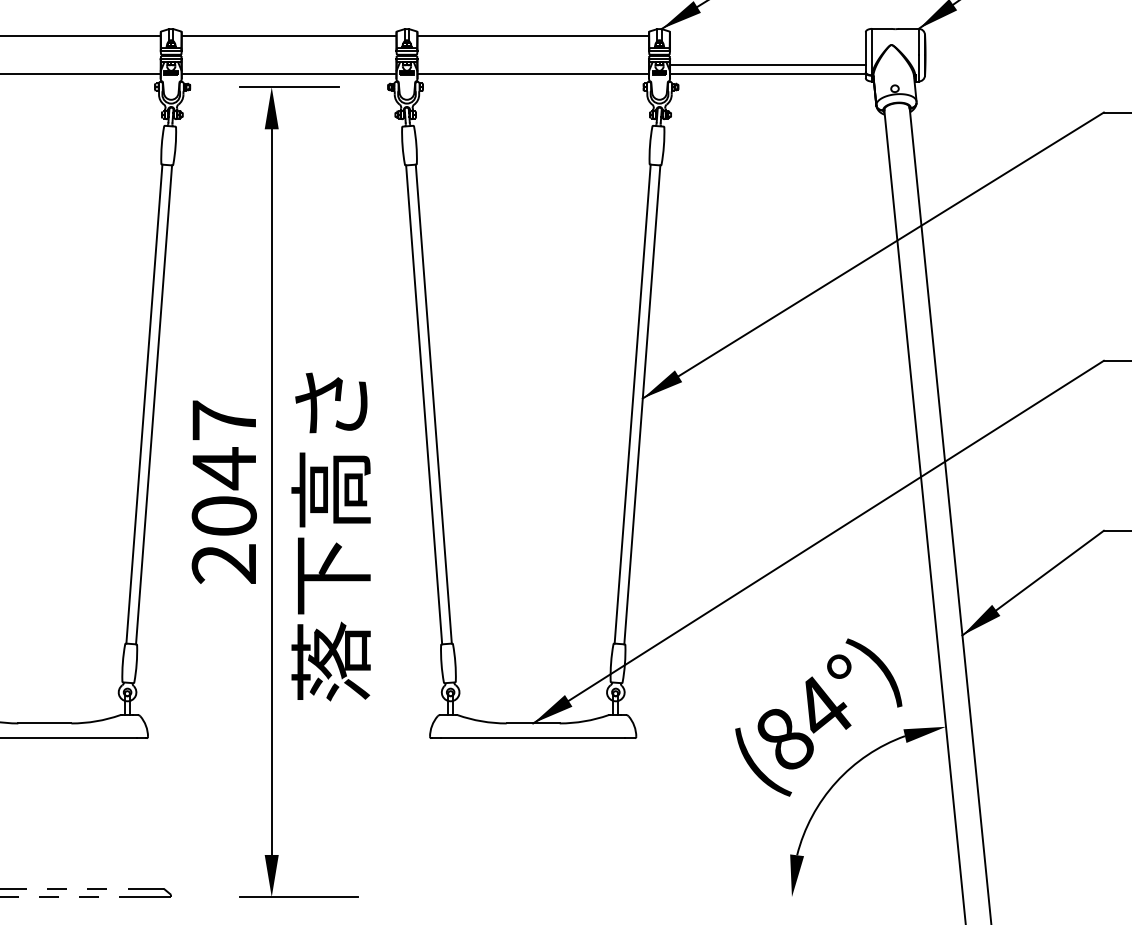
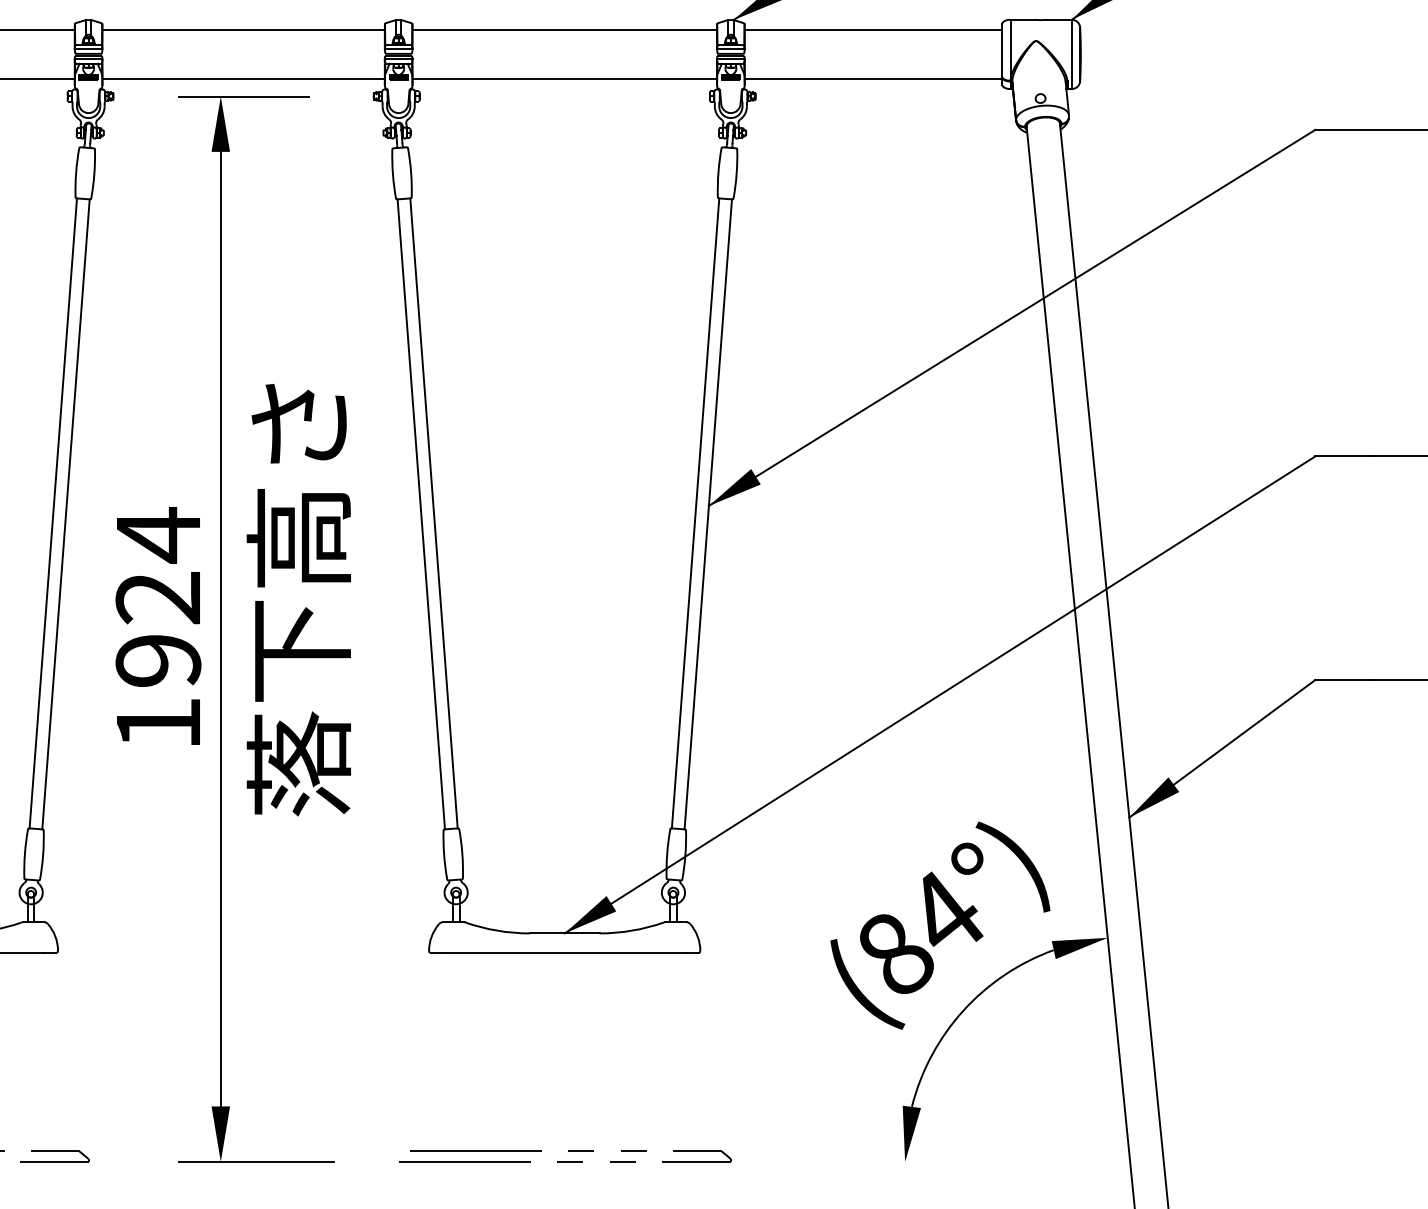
line: (767, 65) -> (872, 29), moved
text: (223, 491) -> (157, 628), 2047 -> 1924
text: (330, 536) -> (298, 599), moved
part: (533, 892) -> (565, 1155), added

